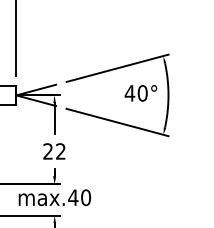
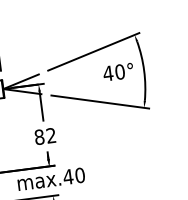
text: (48, 151) -> (39, 137), 22 -> 82

